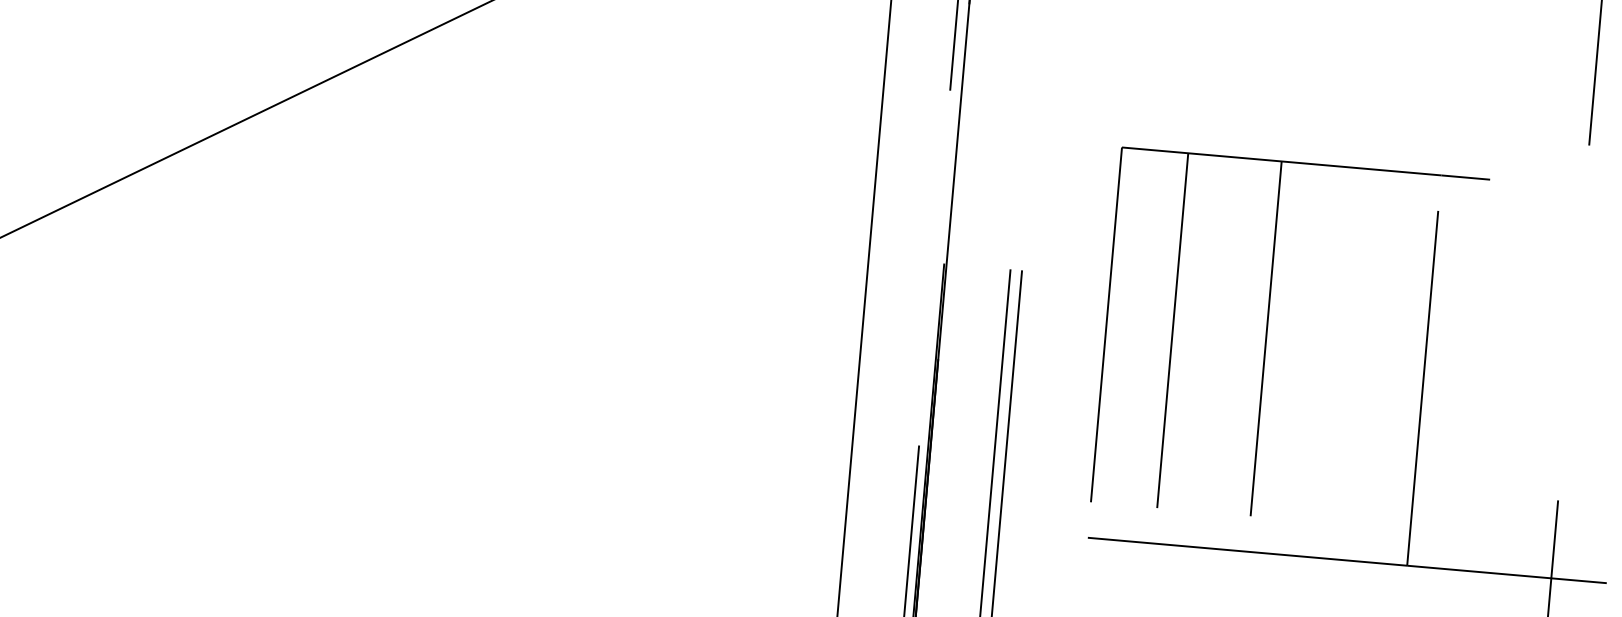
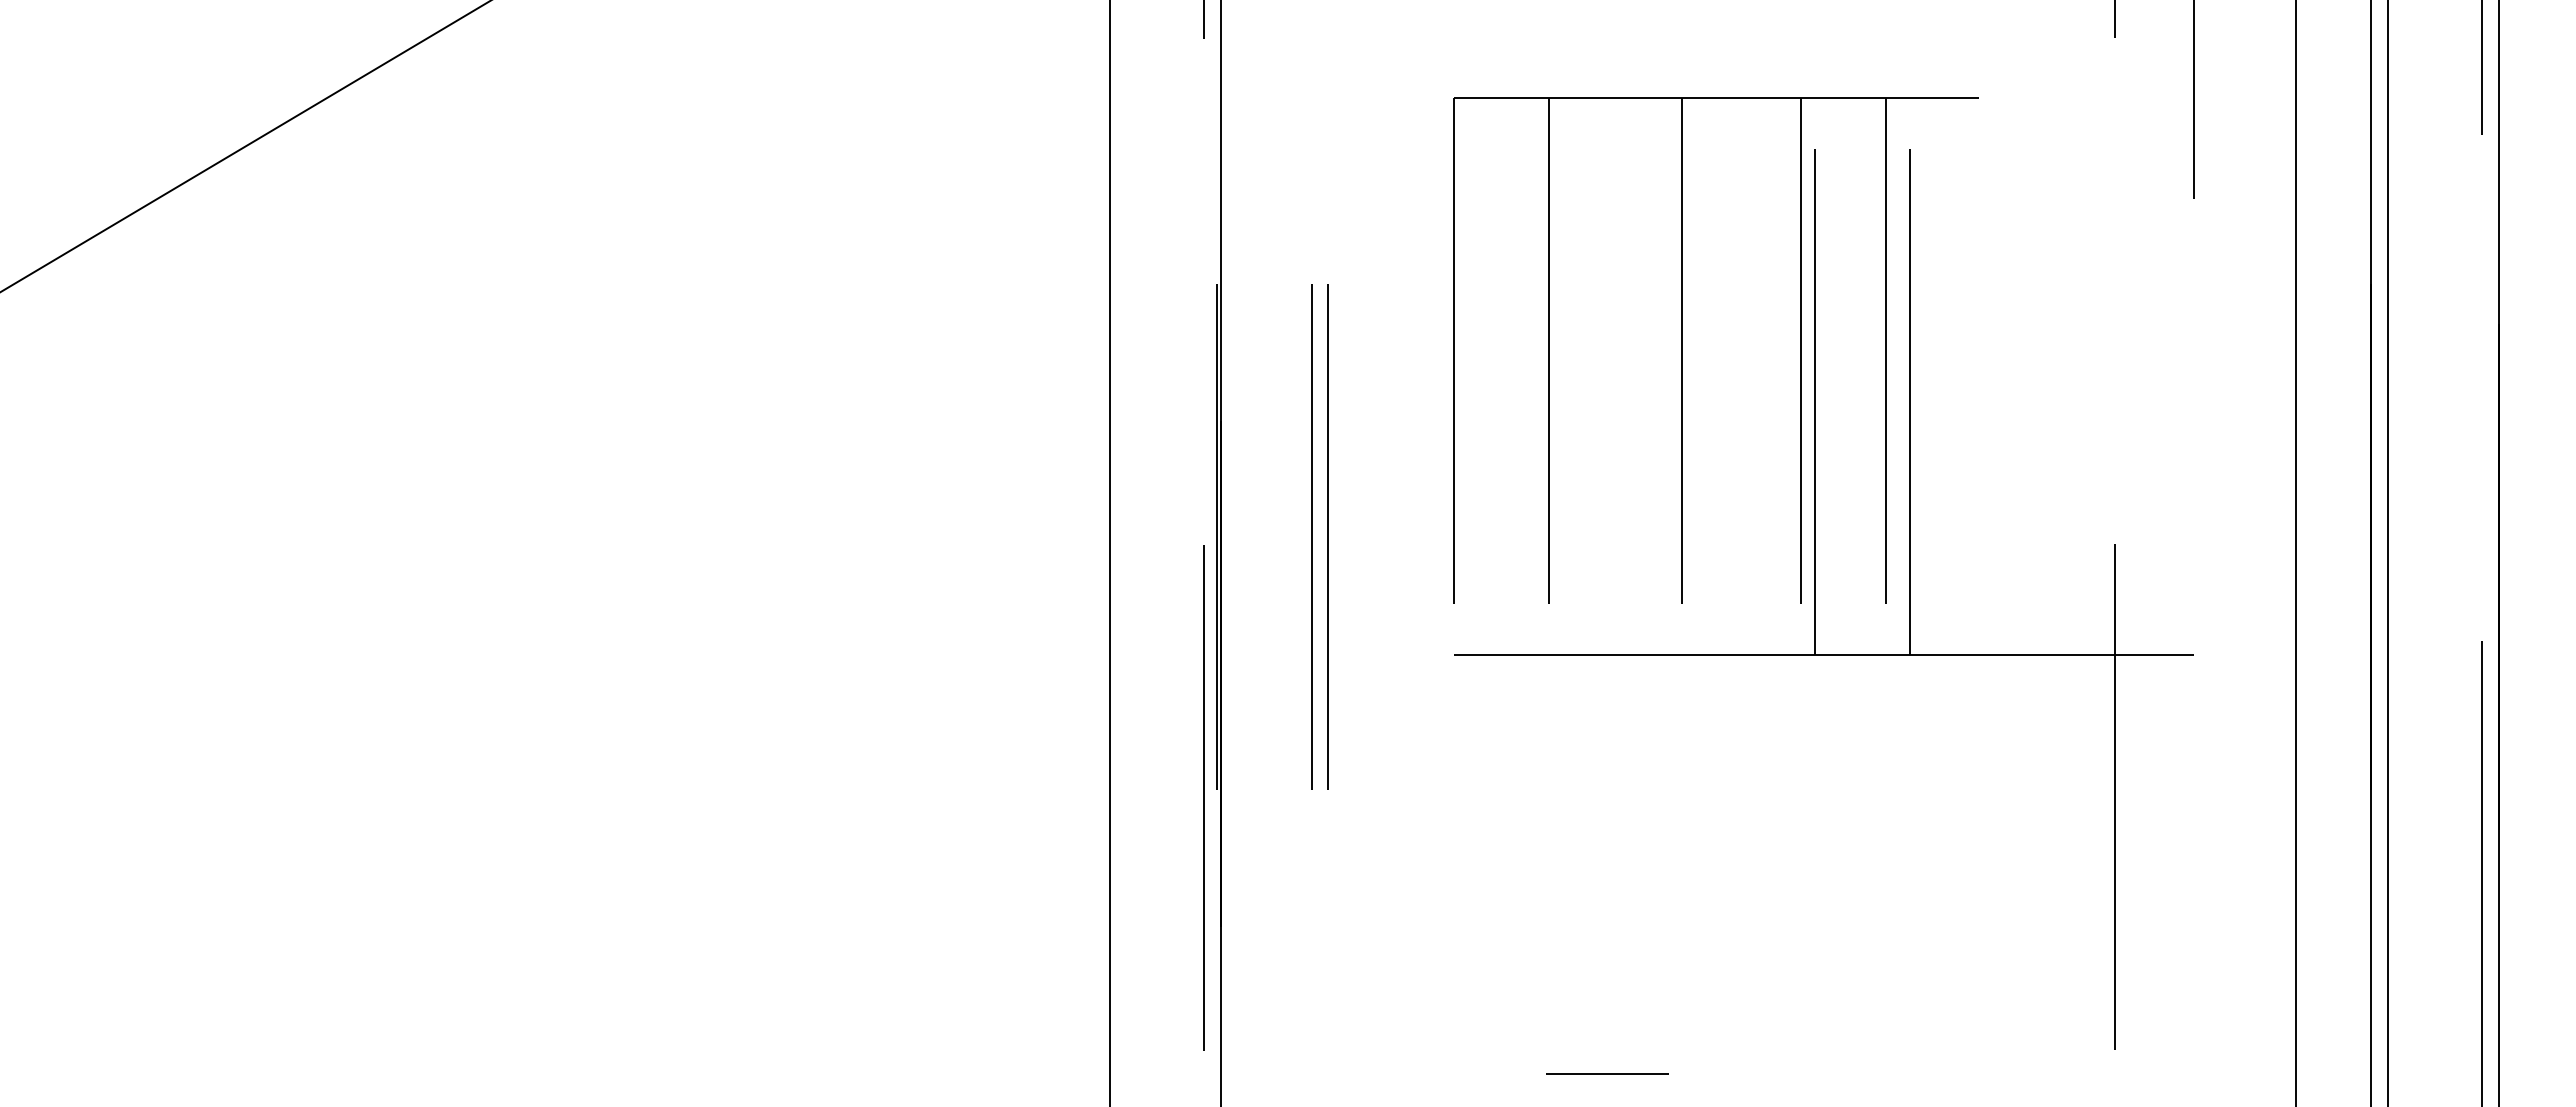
line: (1348, 363) -> (1801, 376), added
line: (1358, 364) -> (1815, 376), added
line: (1407, 369) -> (1886, 376), added

